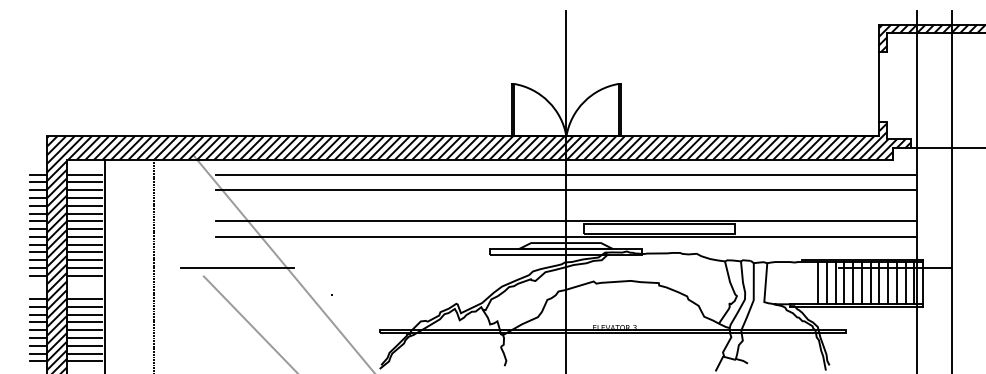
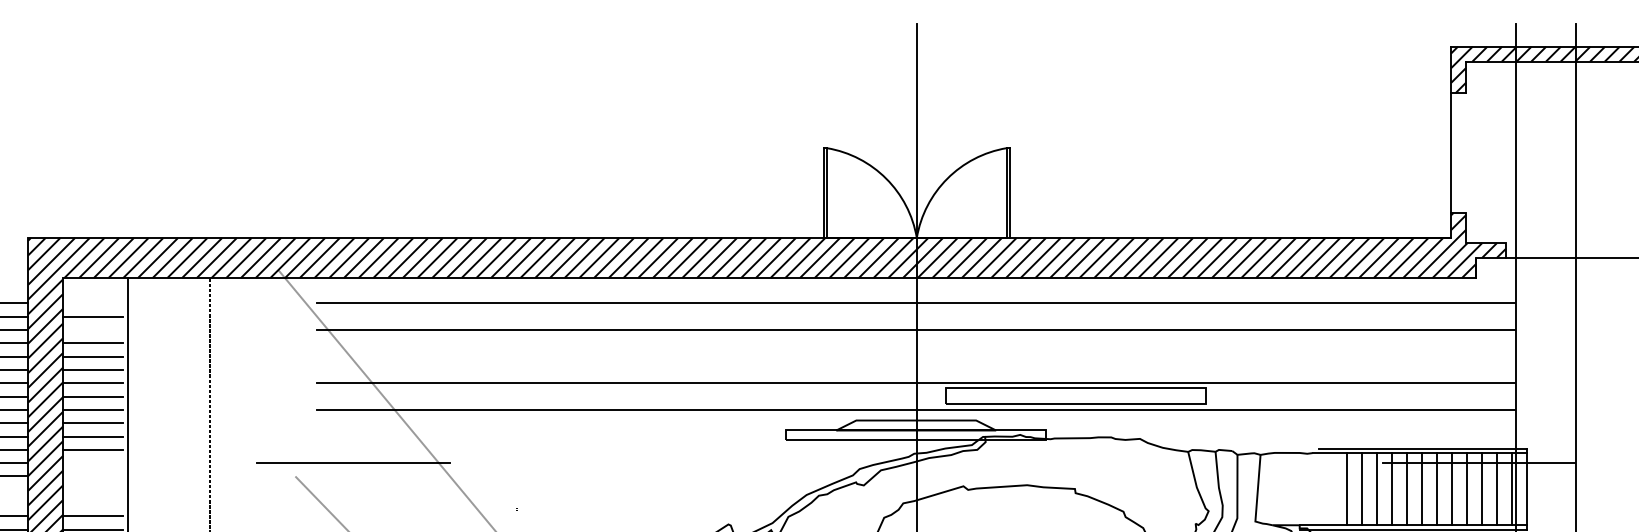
line: (84, 174) -> (92, 303), removed
line: (84, 190) -> (92, 330), removed
line: (84, 267) -> (92, 462), removed
line: (84, 275) -> (92, 475), removed

